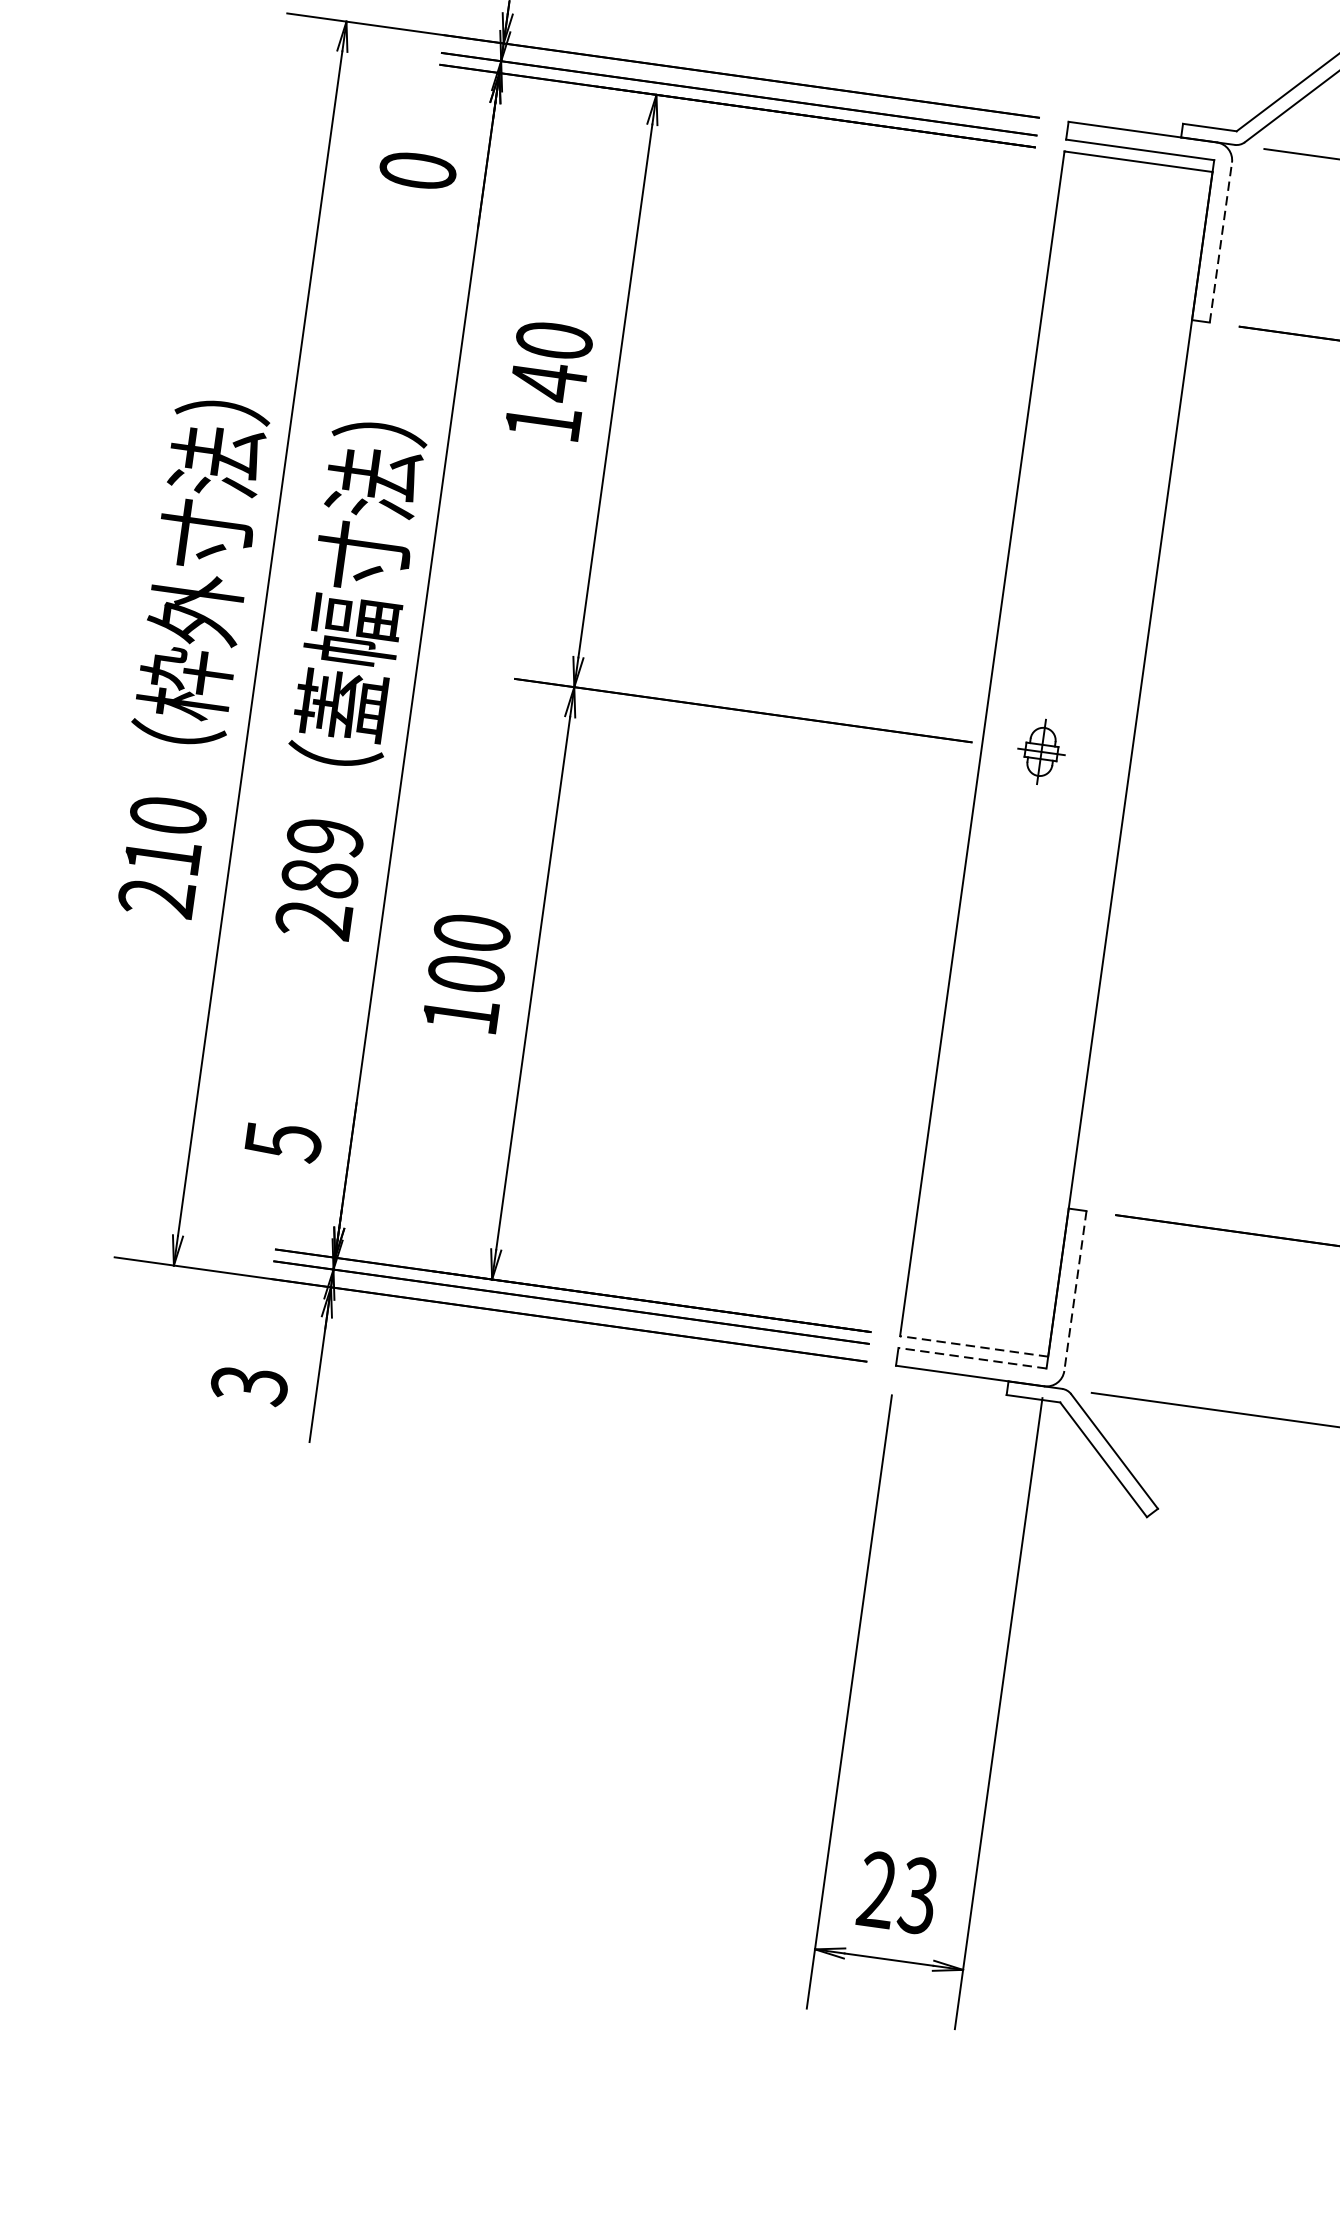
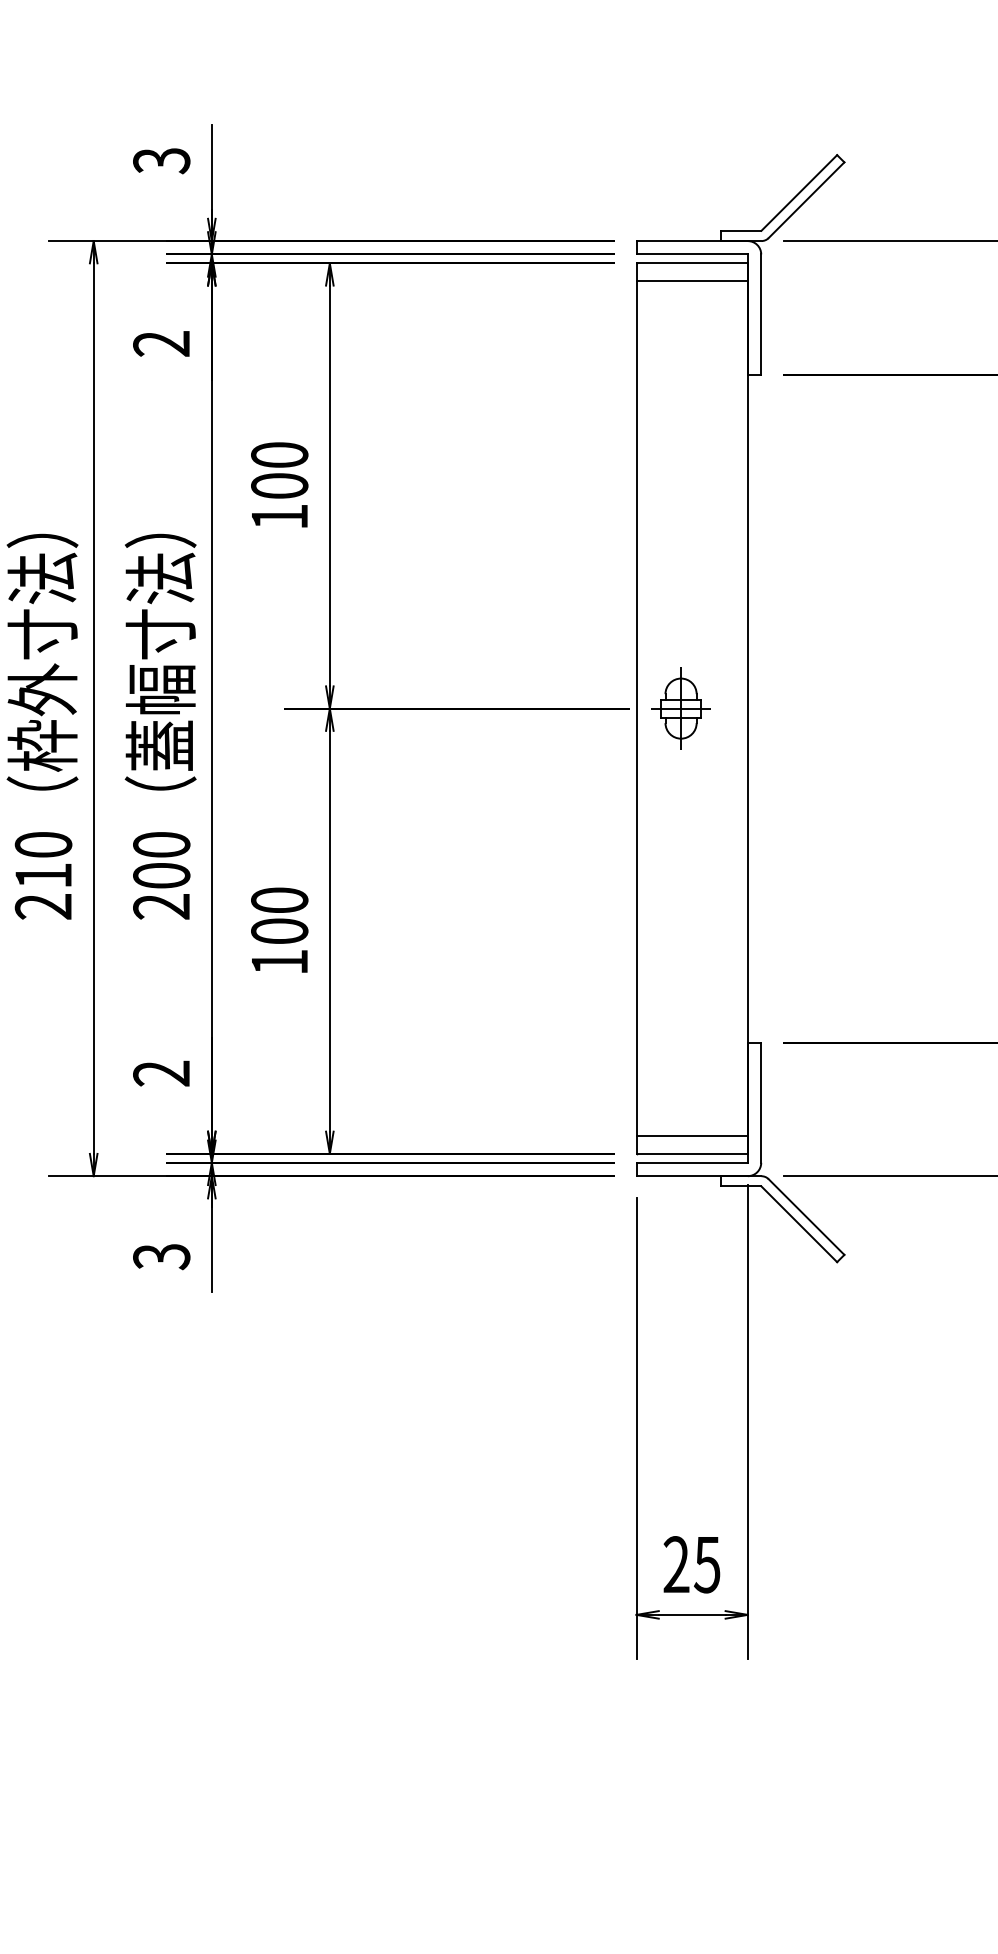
text: (417, 170) -> (161, 343), 0 -> 2
line: (1134, 185) -> (691, 281), added
line: (1221, 242) -> (761, 314), dashed -> solid
text: (548, 382) -> (279, 486), 140 -> 100
part: (1040, 751) -> (680, 708), size x1.67
text: (322, 858) -> (161, 860), 289 -> 200
text: (283, 1141) -> (161, 1073), 5 -> 2
line: (1075, 1292) -> (761, 1103), dashed -> solid
line: (976, 1323) -> (691, 1136), added
line: (974, 1345) -> (692, 1153), dashed -> solid
line: (972, 1357) -> (692, 1162), dashed -> solid
text: (918, 1895) -> (707, 1564), 23 -> 25

